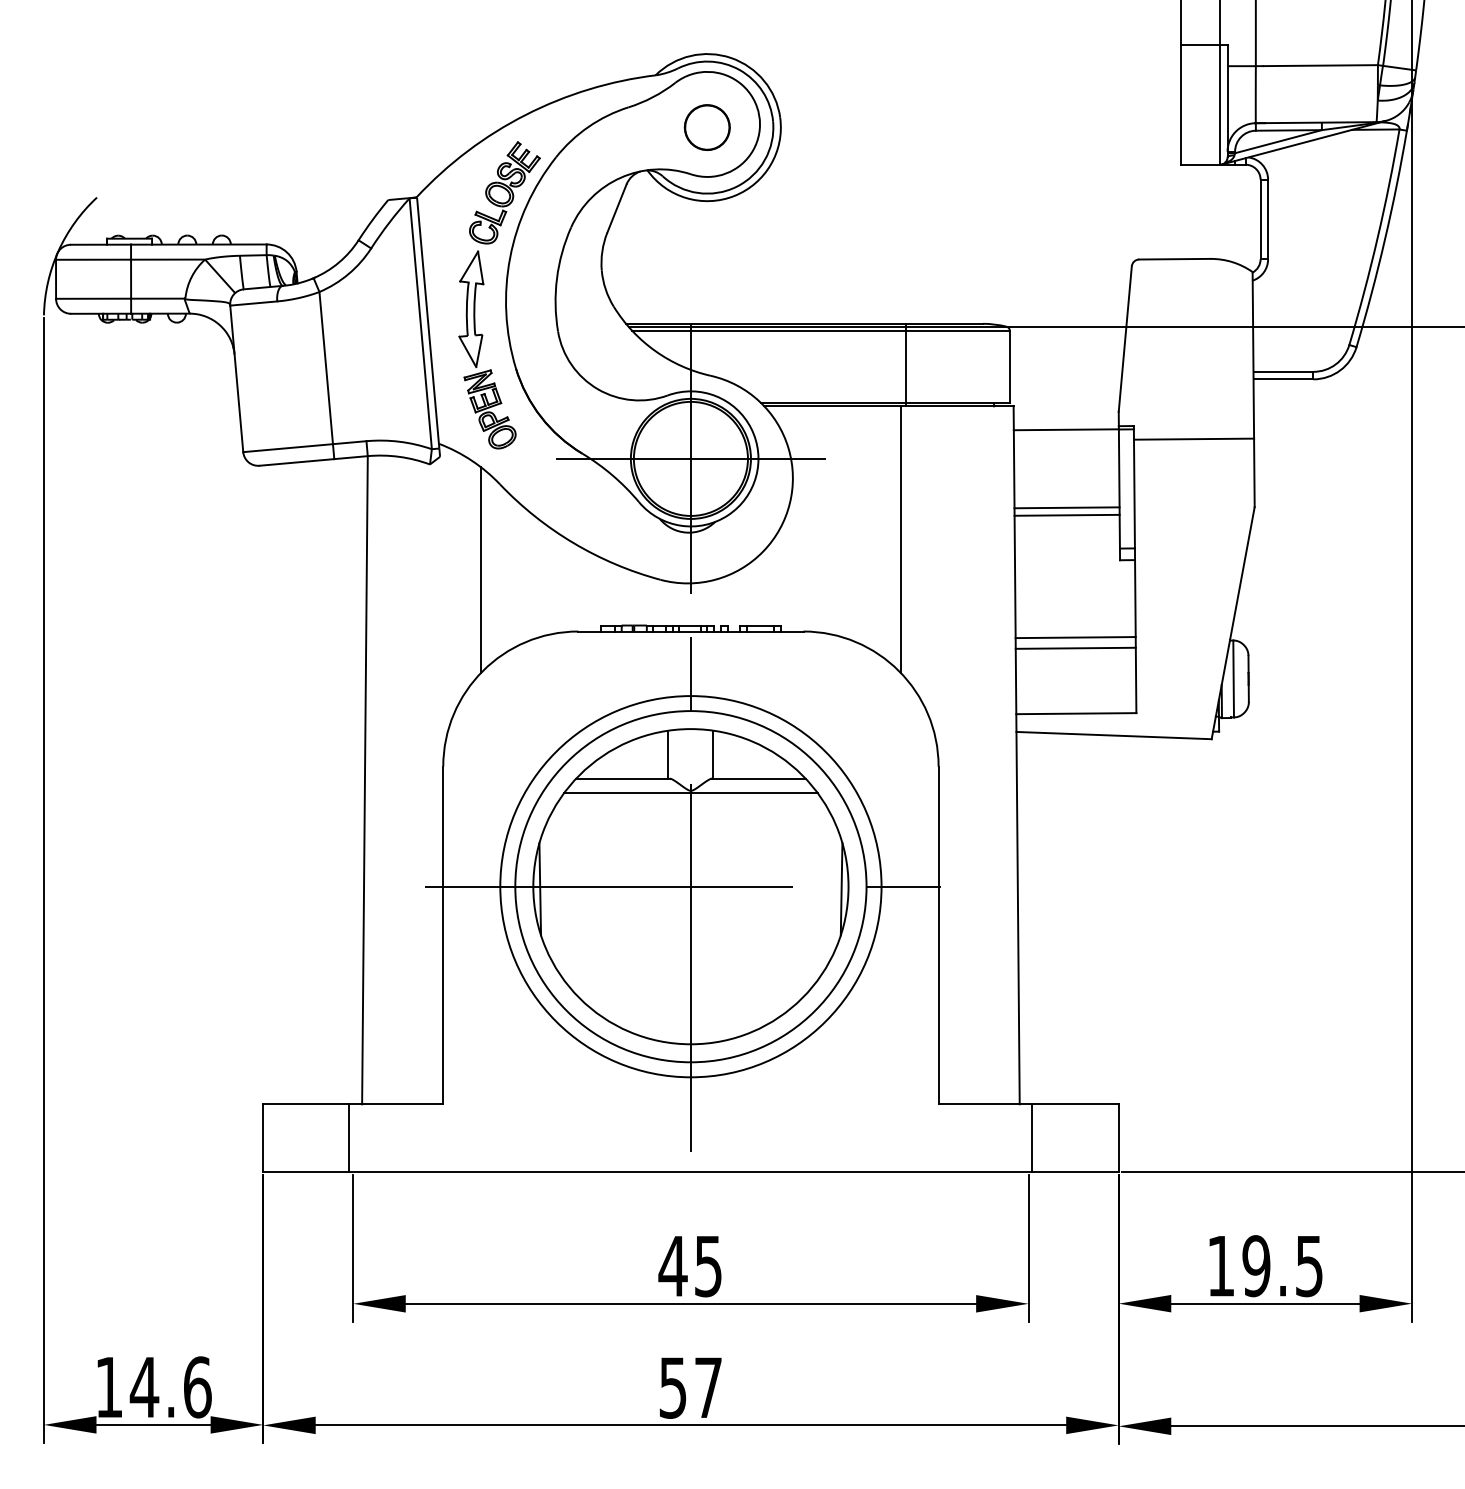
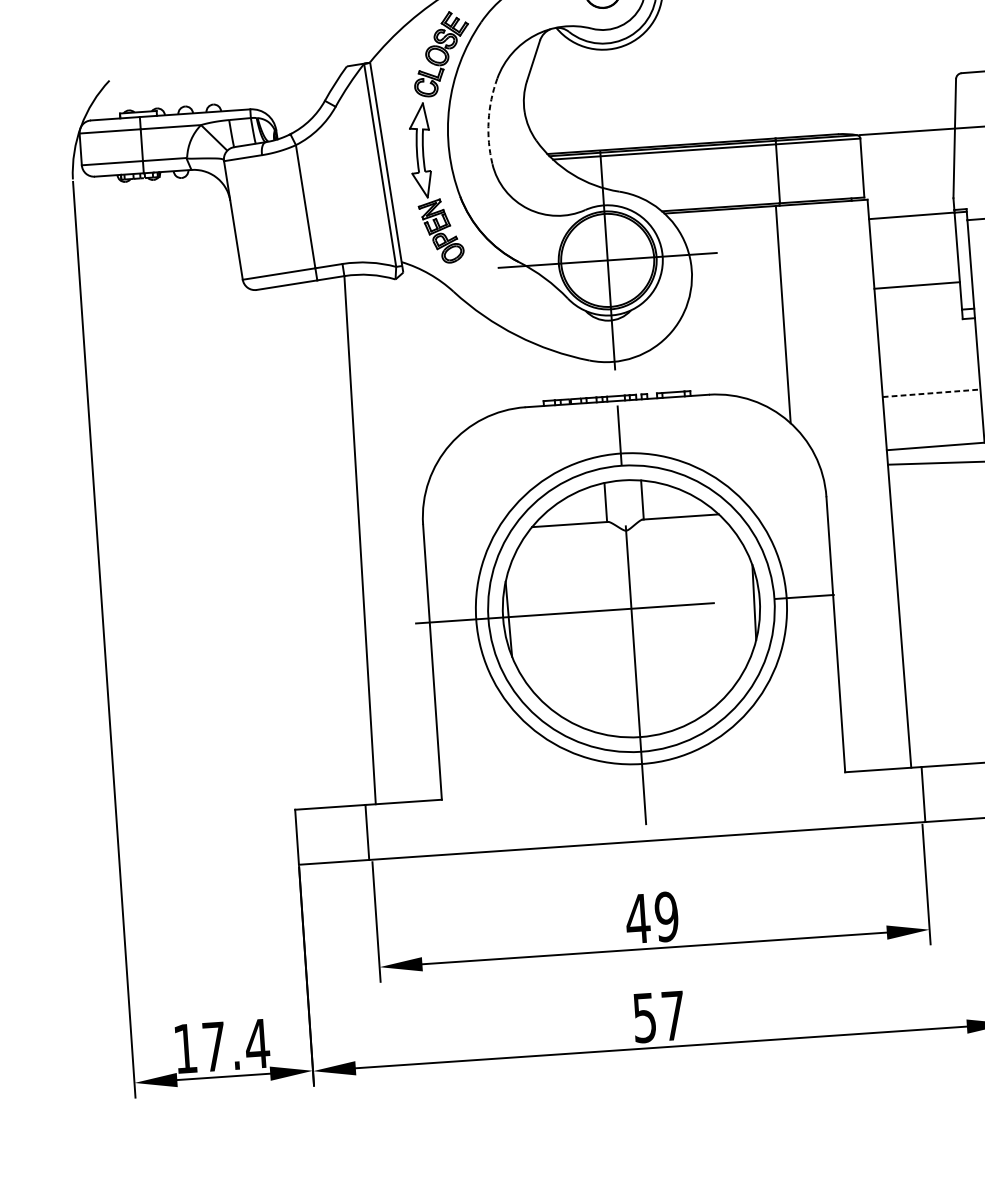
arc: (556, 278) -> (488, 120), solid -> dashed
line: (1066, 507) -> (916, 279), removed
line: (480, 570) -> (442, 362), removed
line: (1075, 637) -> (930, 384), removed
line: (1076, 648) -> (932, 393), solid -> dashed
line: (690, 793) -> (625, 532), removed
text: (708, 1266) -> (666, 917), 45 -> 49
text: (170, 1387) -> (235, 1045), 14.6 -> 17.4

